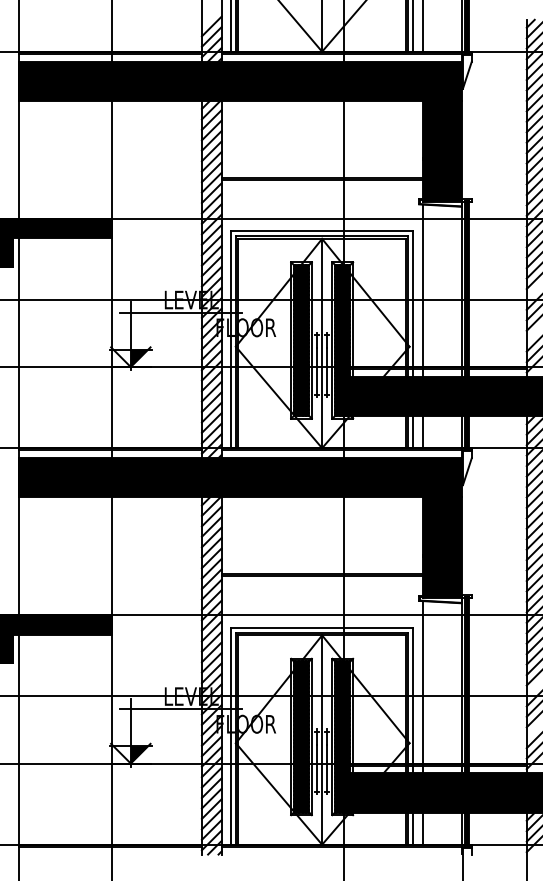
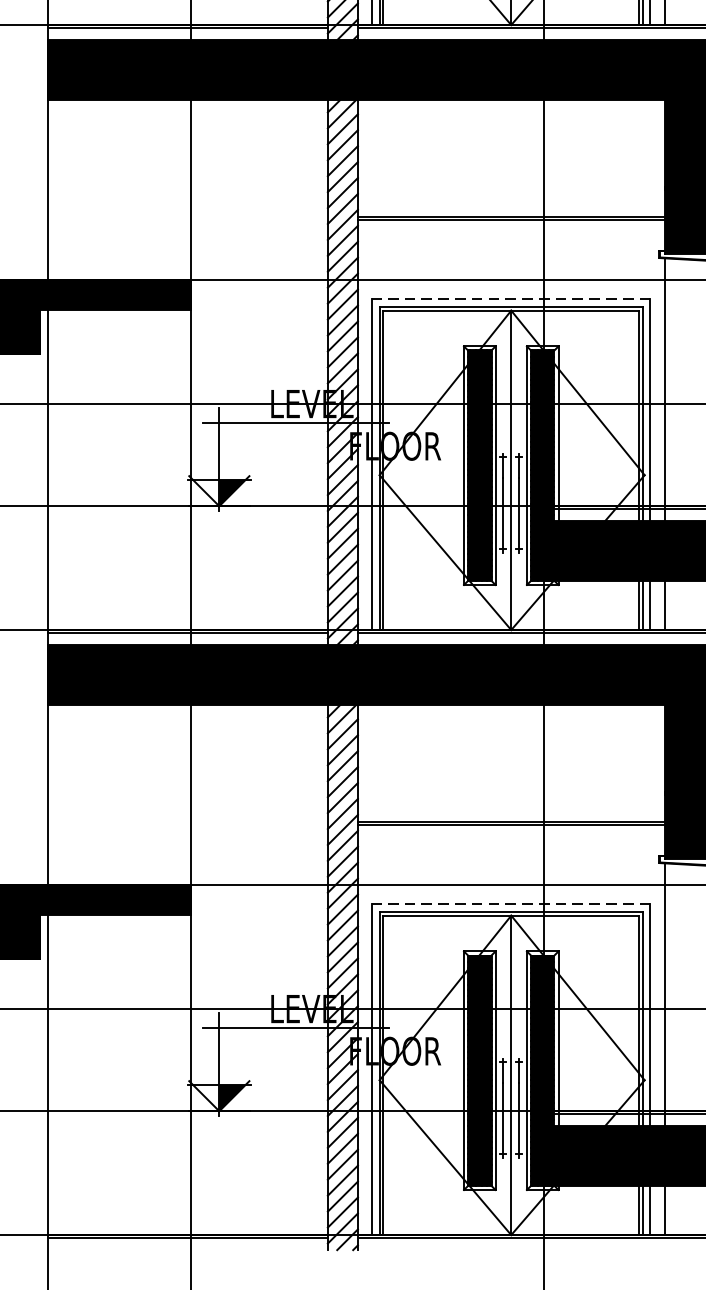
line: (321, 231) -> (510, 299), solid -> dashed
line: (321, 627) -> (510, 903), solid -> dashed

